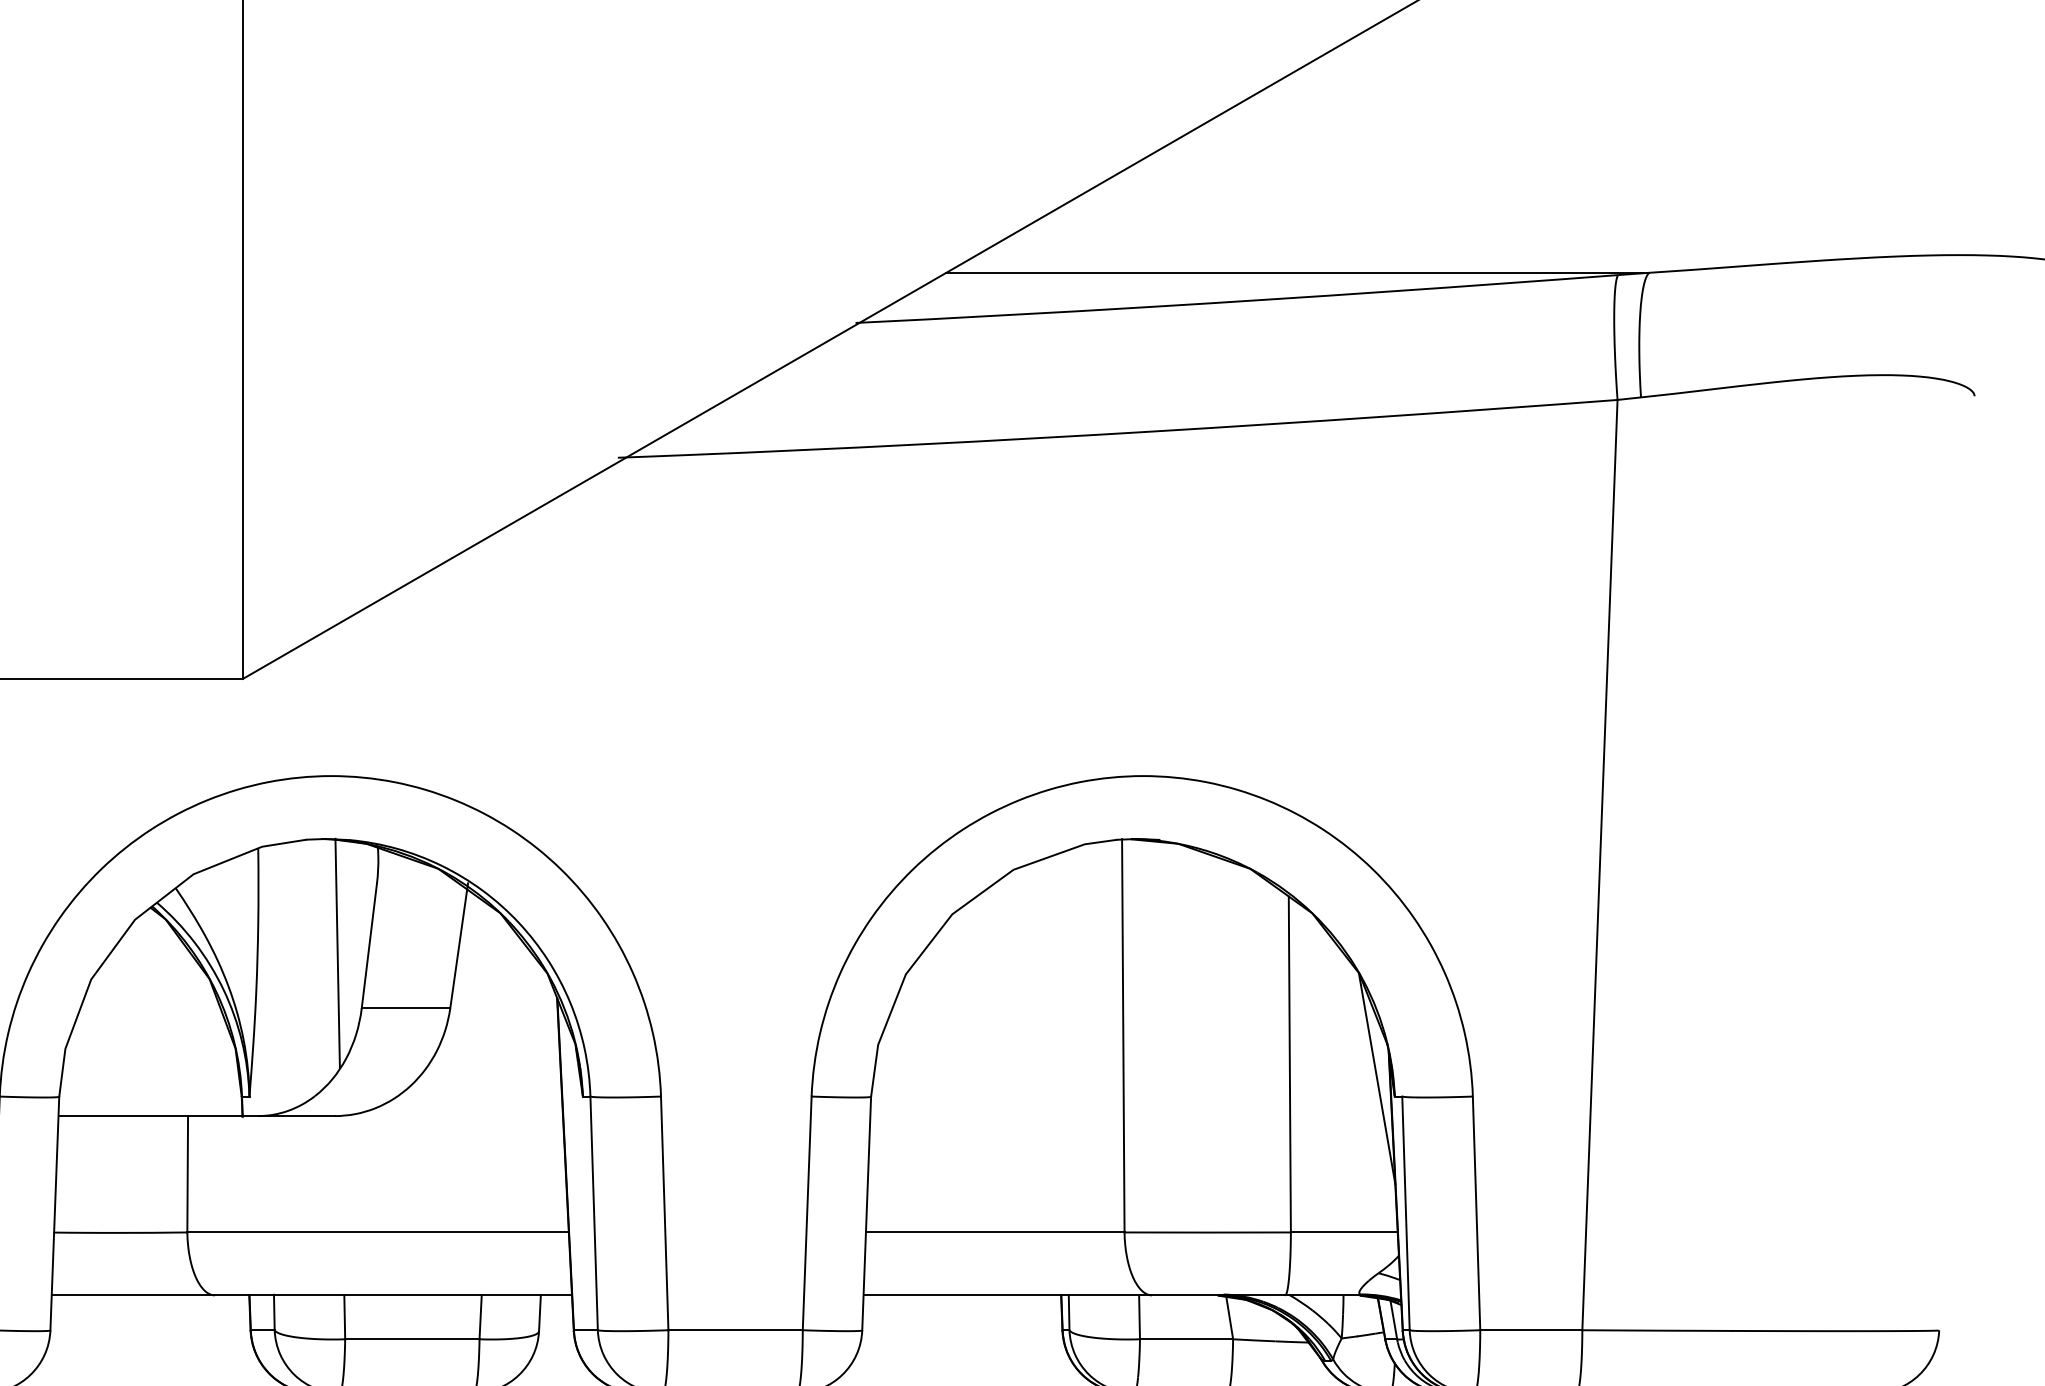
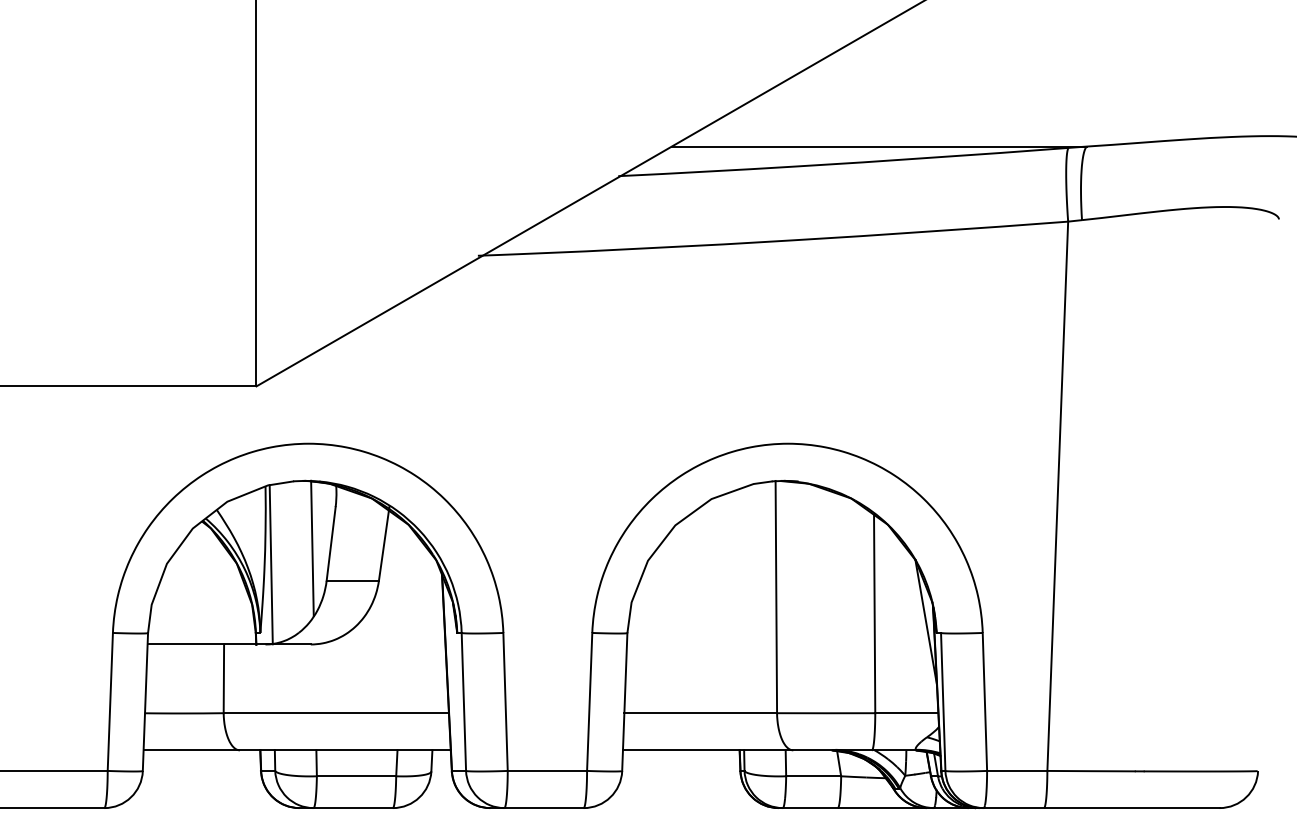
line: (266, 980) -> (270, 564), added

